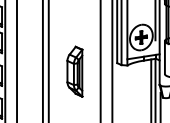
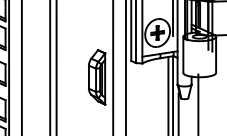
part: (75, 71) -> (97, 77), moved

